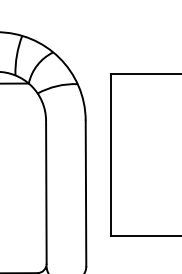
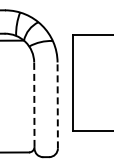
line: (46, 191) -> (34, 104), solid -> dashed
line: (85, 193) -> (57, 105), solid -> dashed

